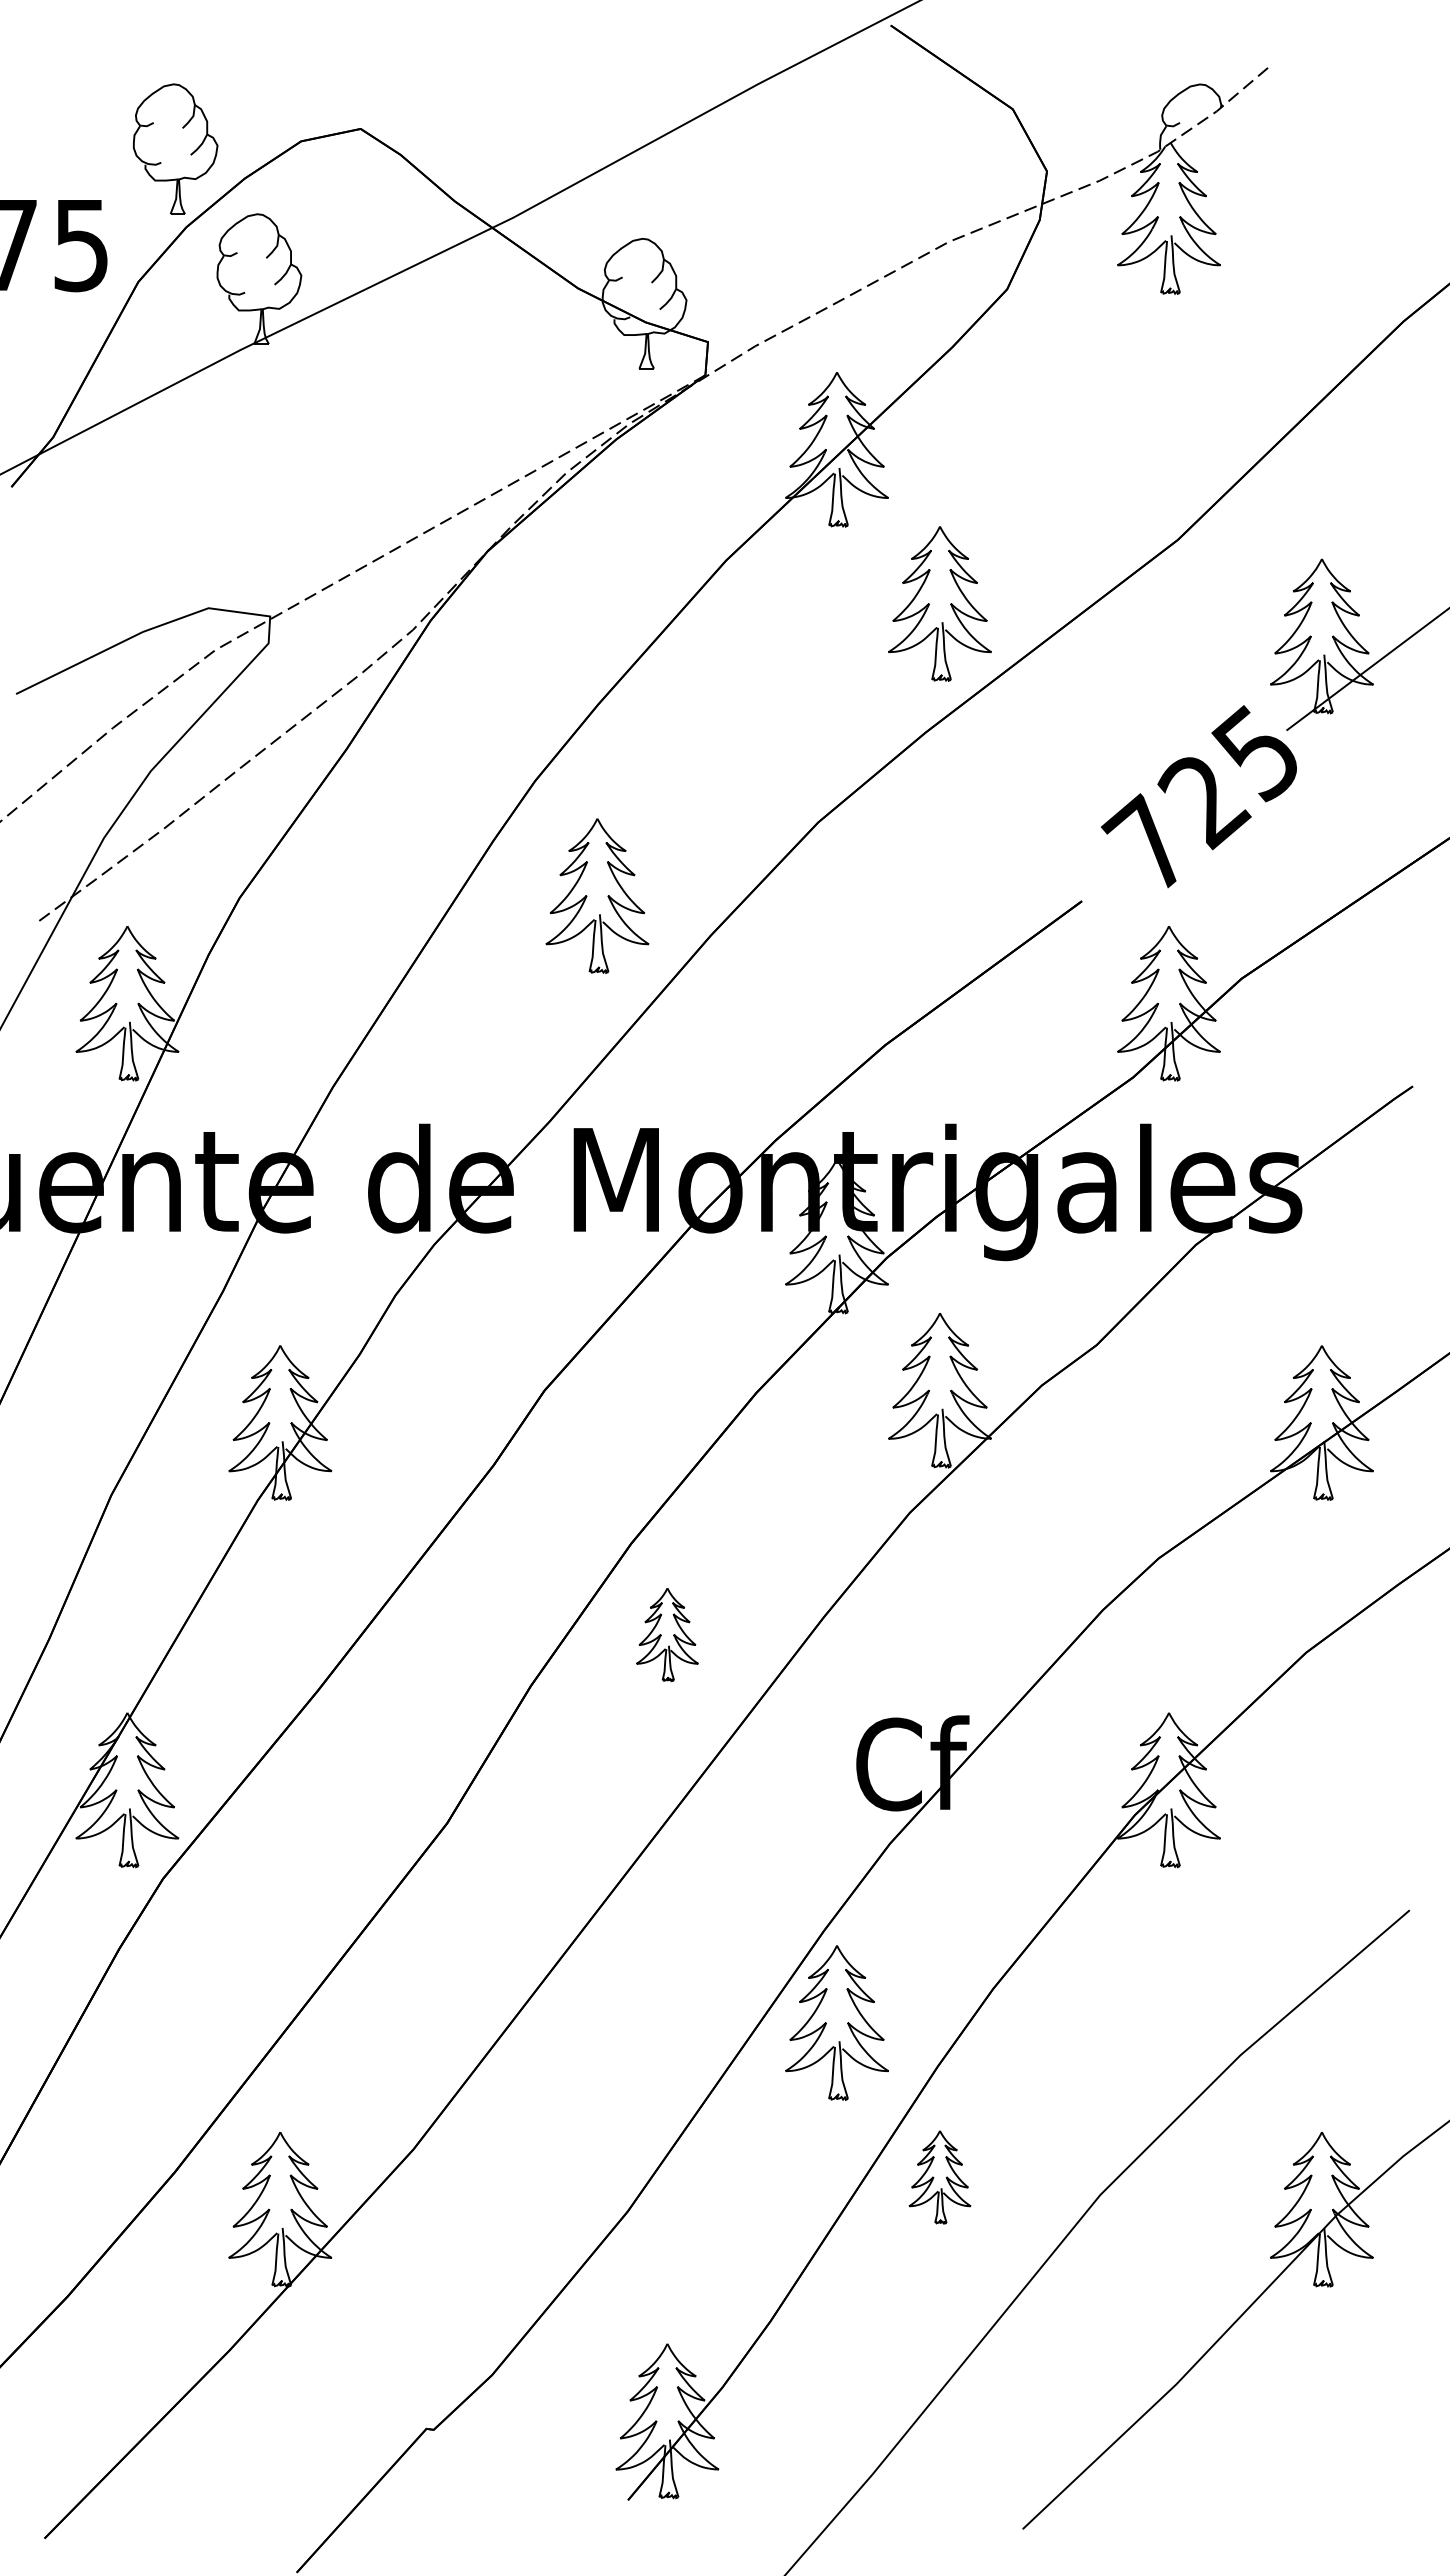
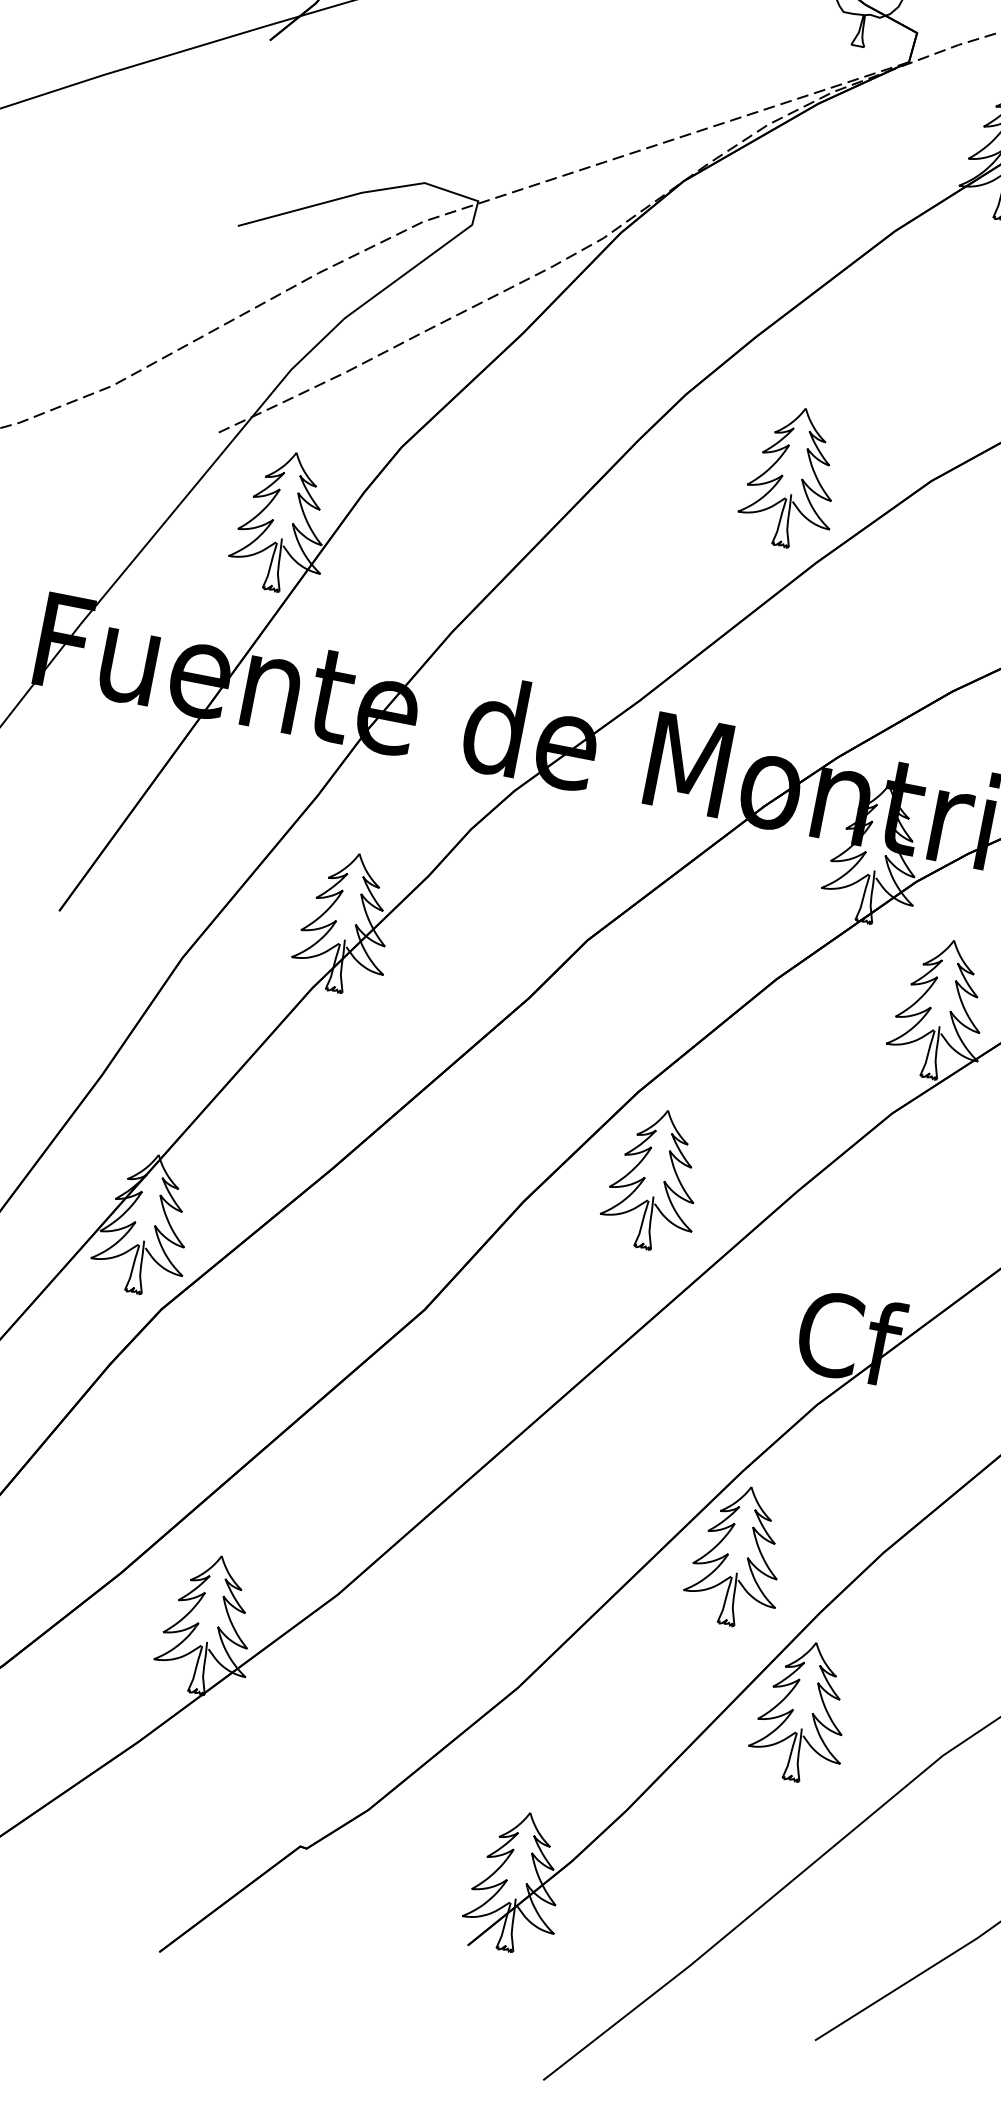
part: (597, 895) -> (792, 477), moved
part: (667, 1634) -> (654, 1179), size x1.67
part: (939, 2177) -> (802, 1711), size x1.67

